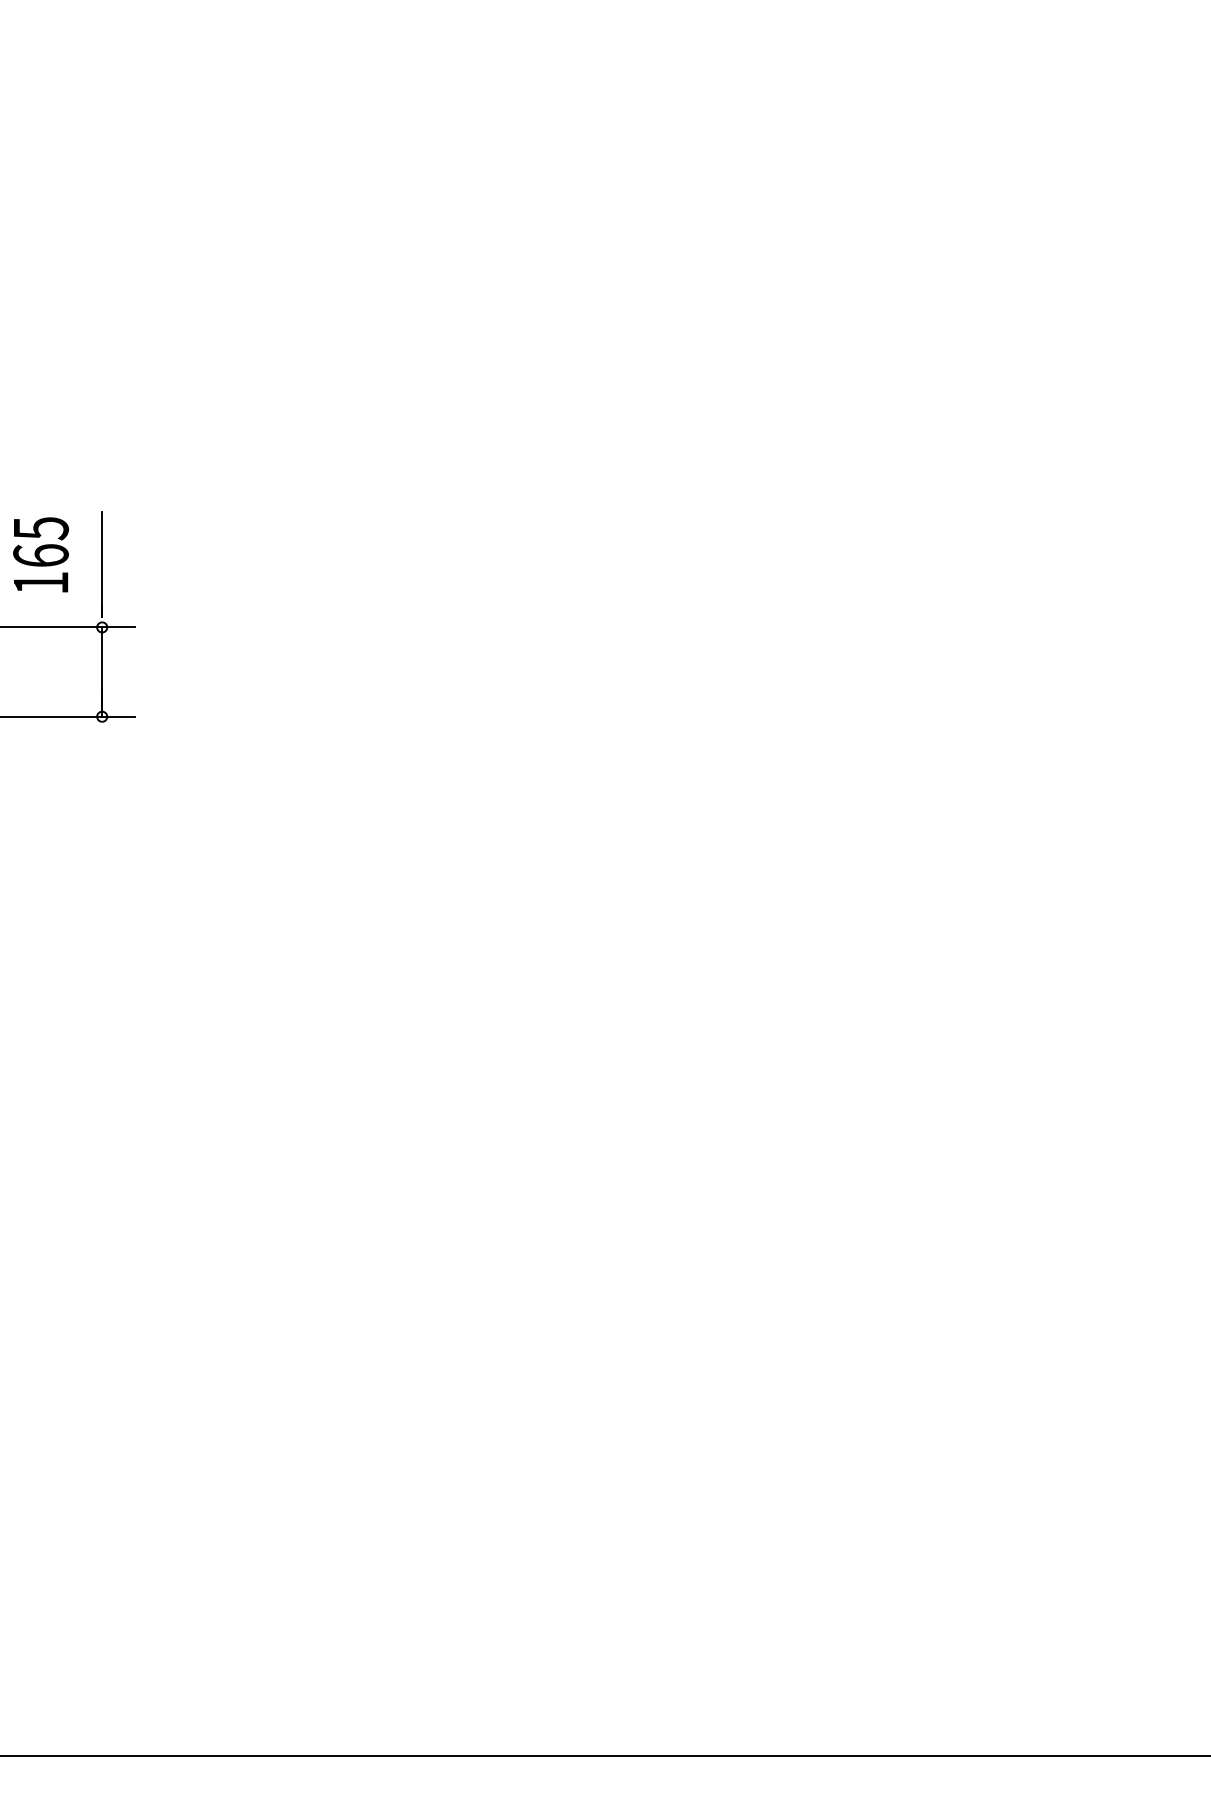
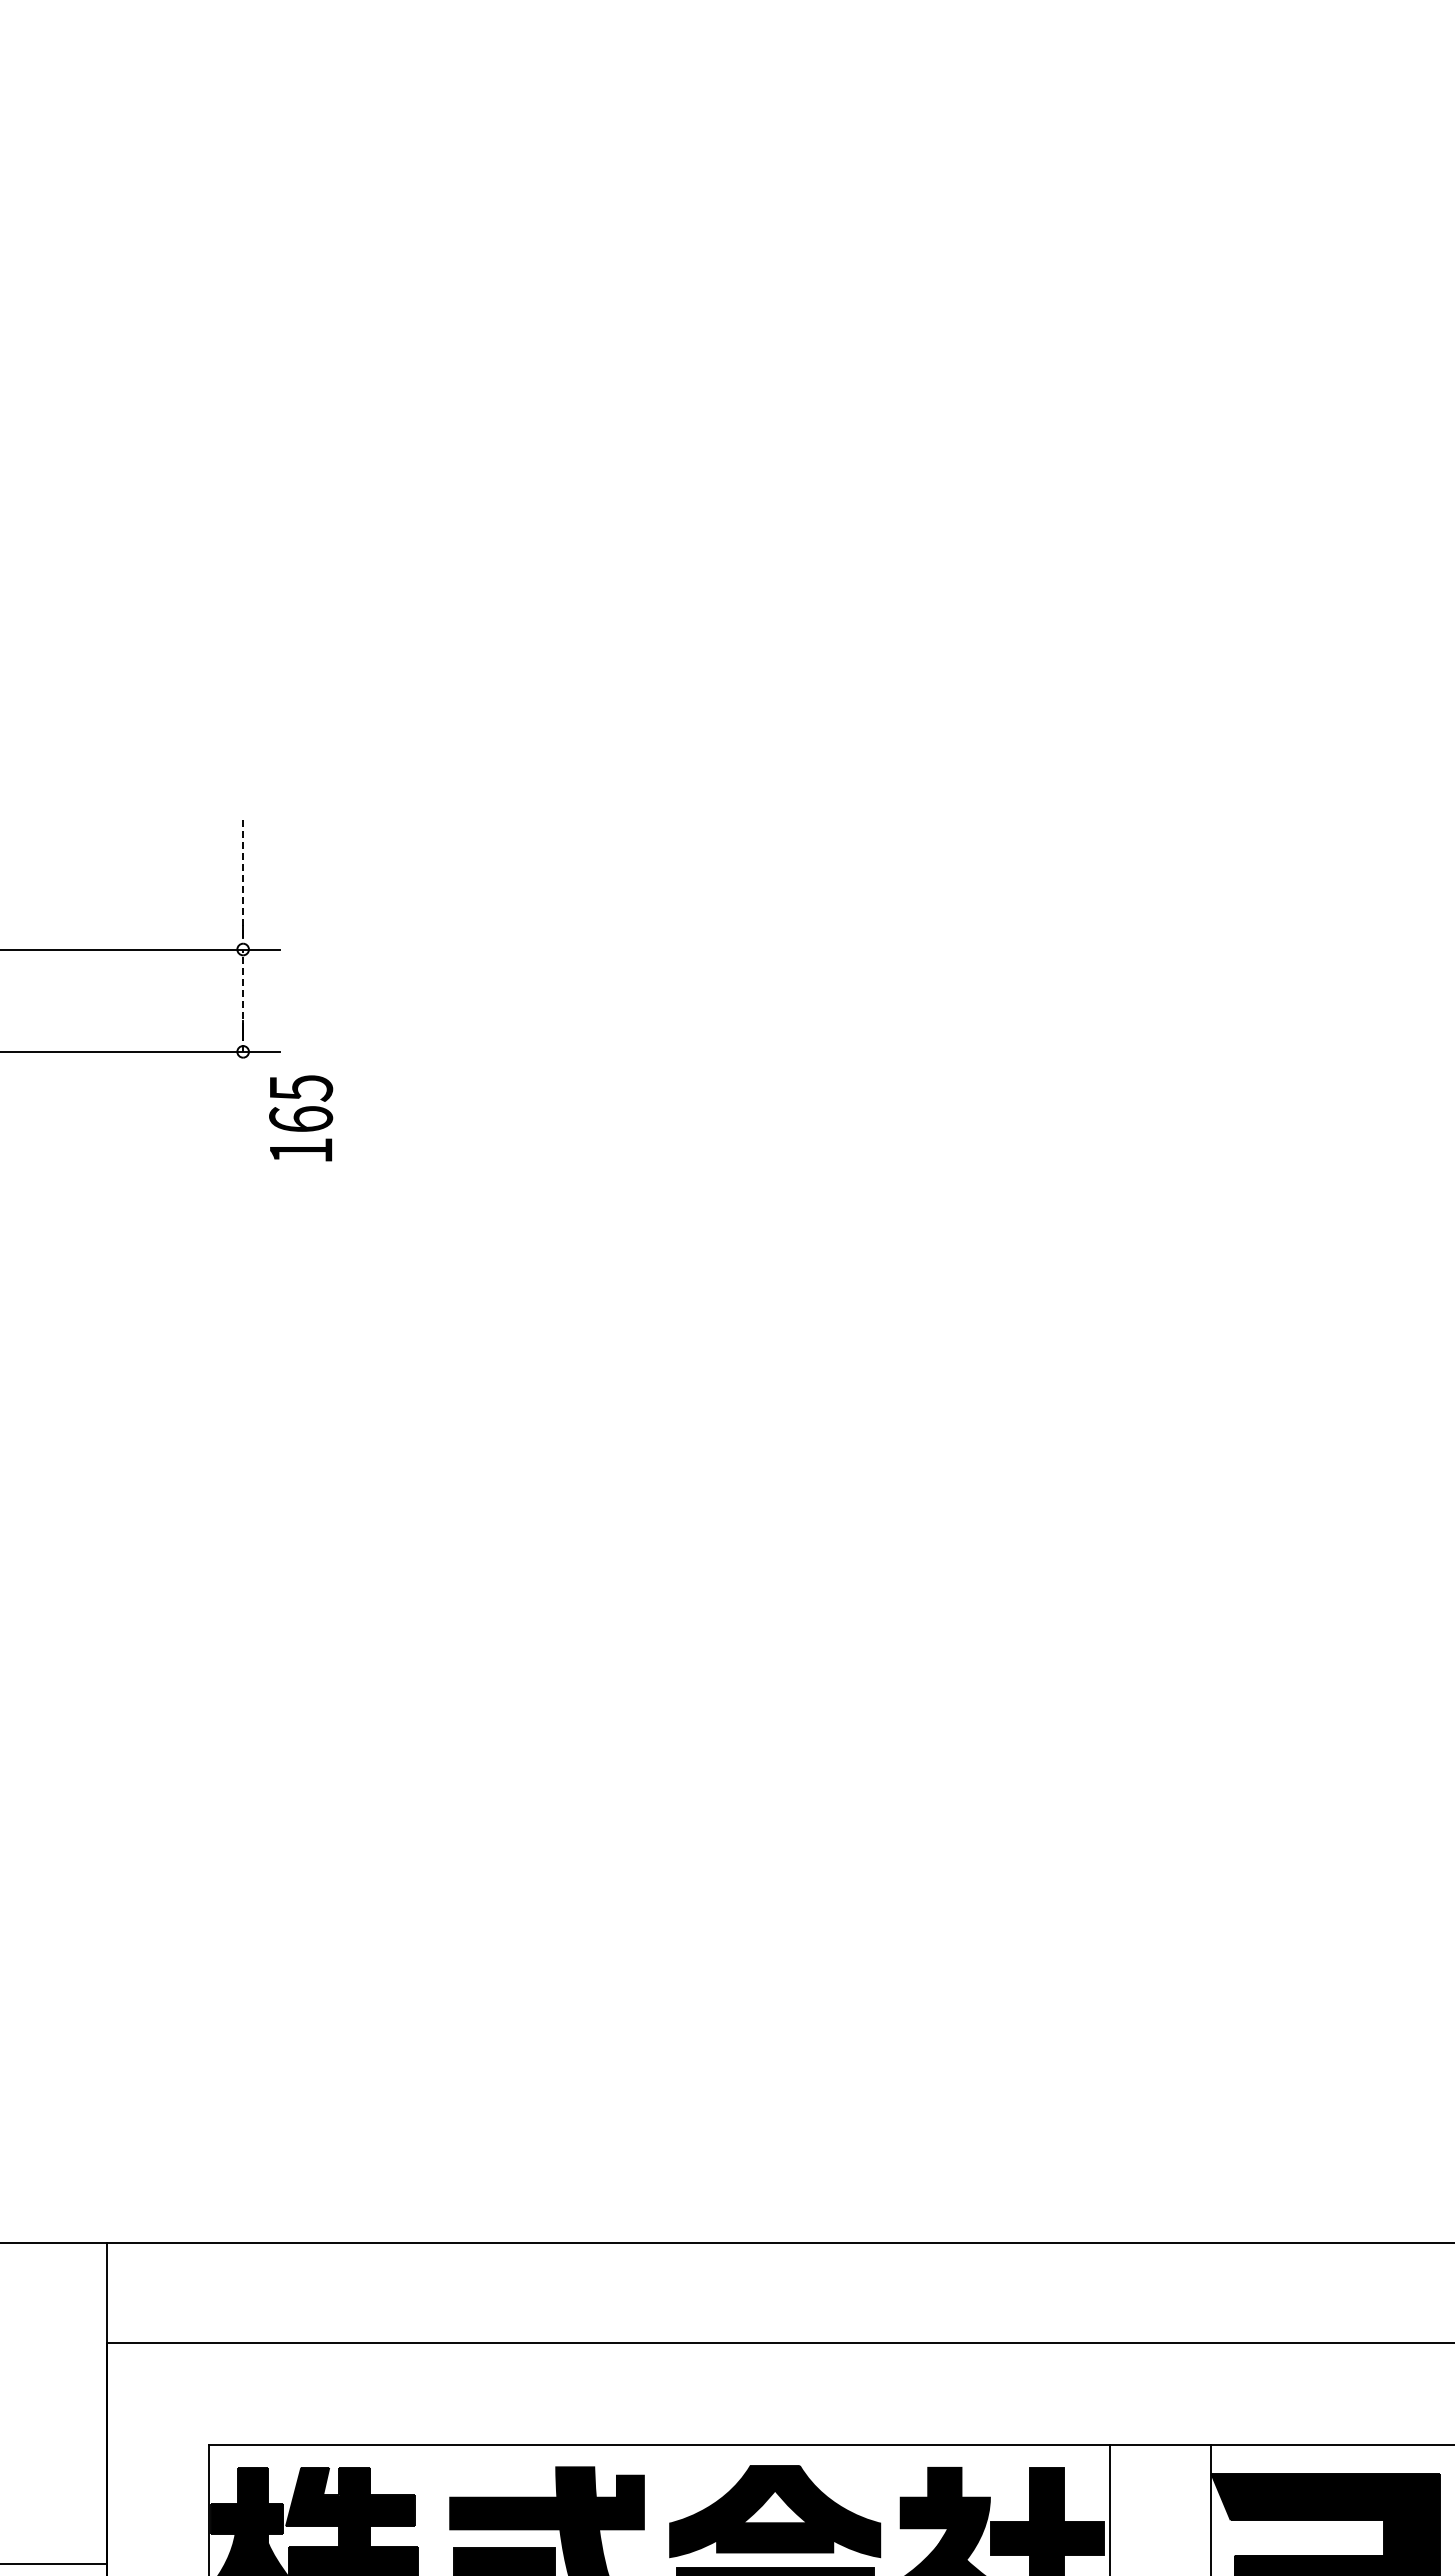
text: (41, 554) -> (301, 1118), moved
line: (102, 564) -> (243, 877), solid -> dashed
line: (102, 671) -> (243, 1000), solid -> dashed

